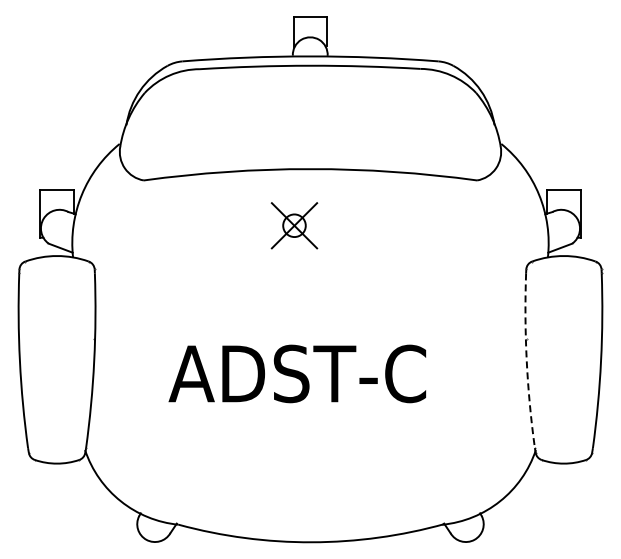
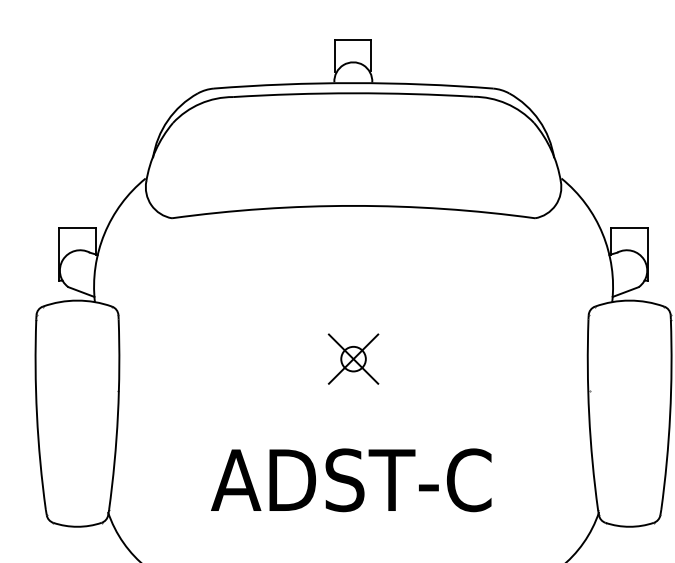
part: (294, 225) -> (353, 358), moved
arc: (526, 360) -> (588, 414), dashed -> solid
text: (297, 373) -> (351, 479), moved

